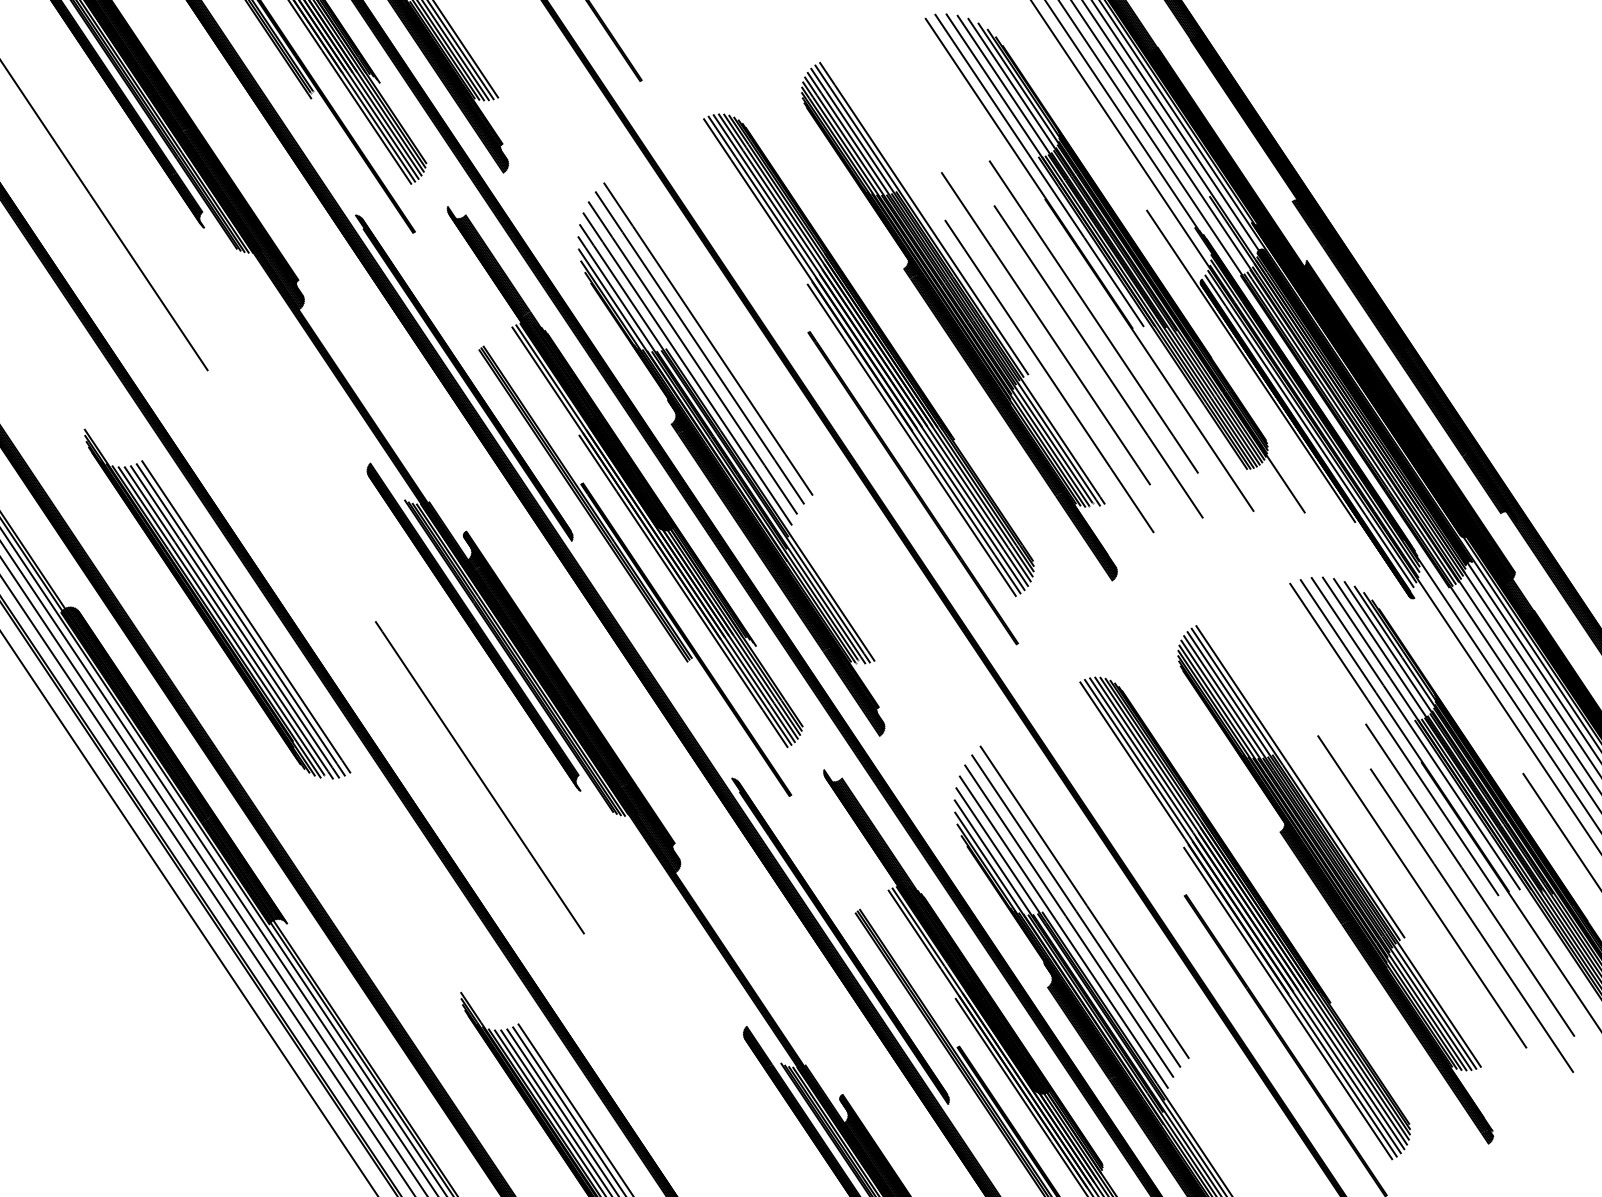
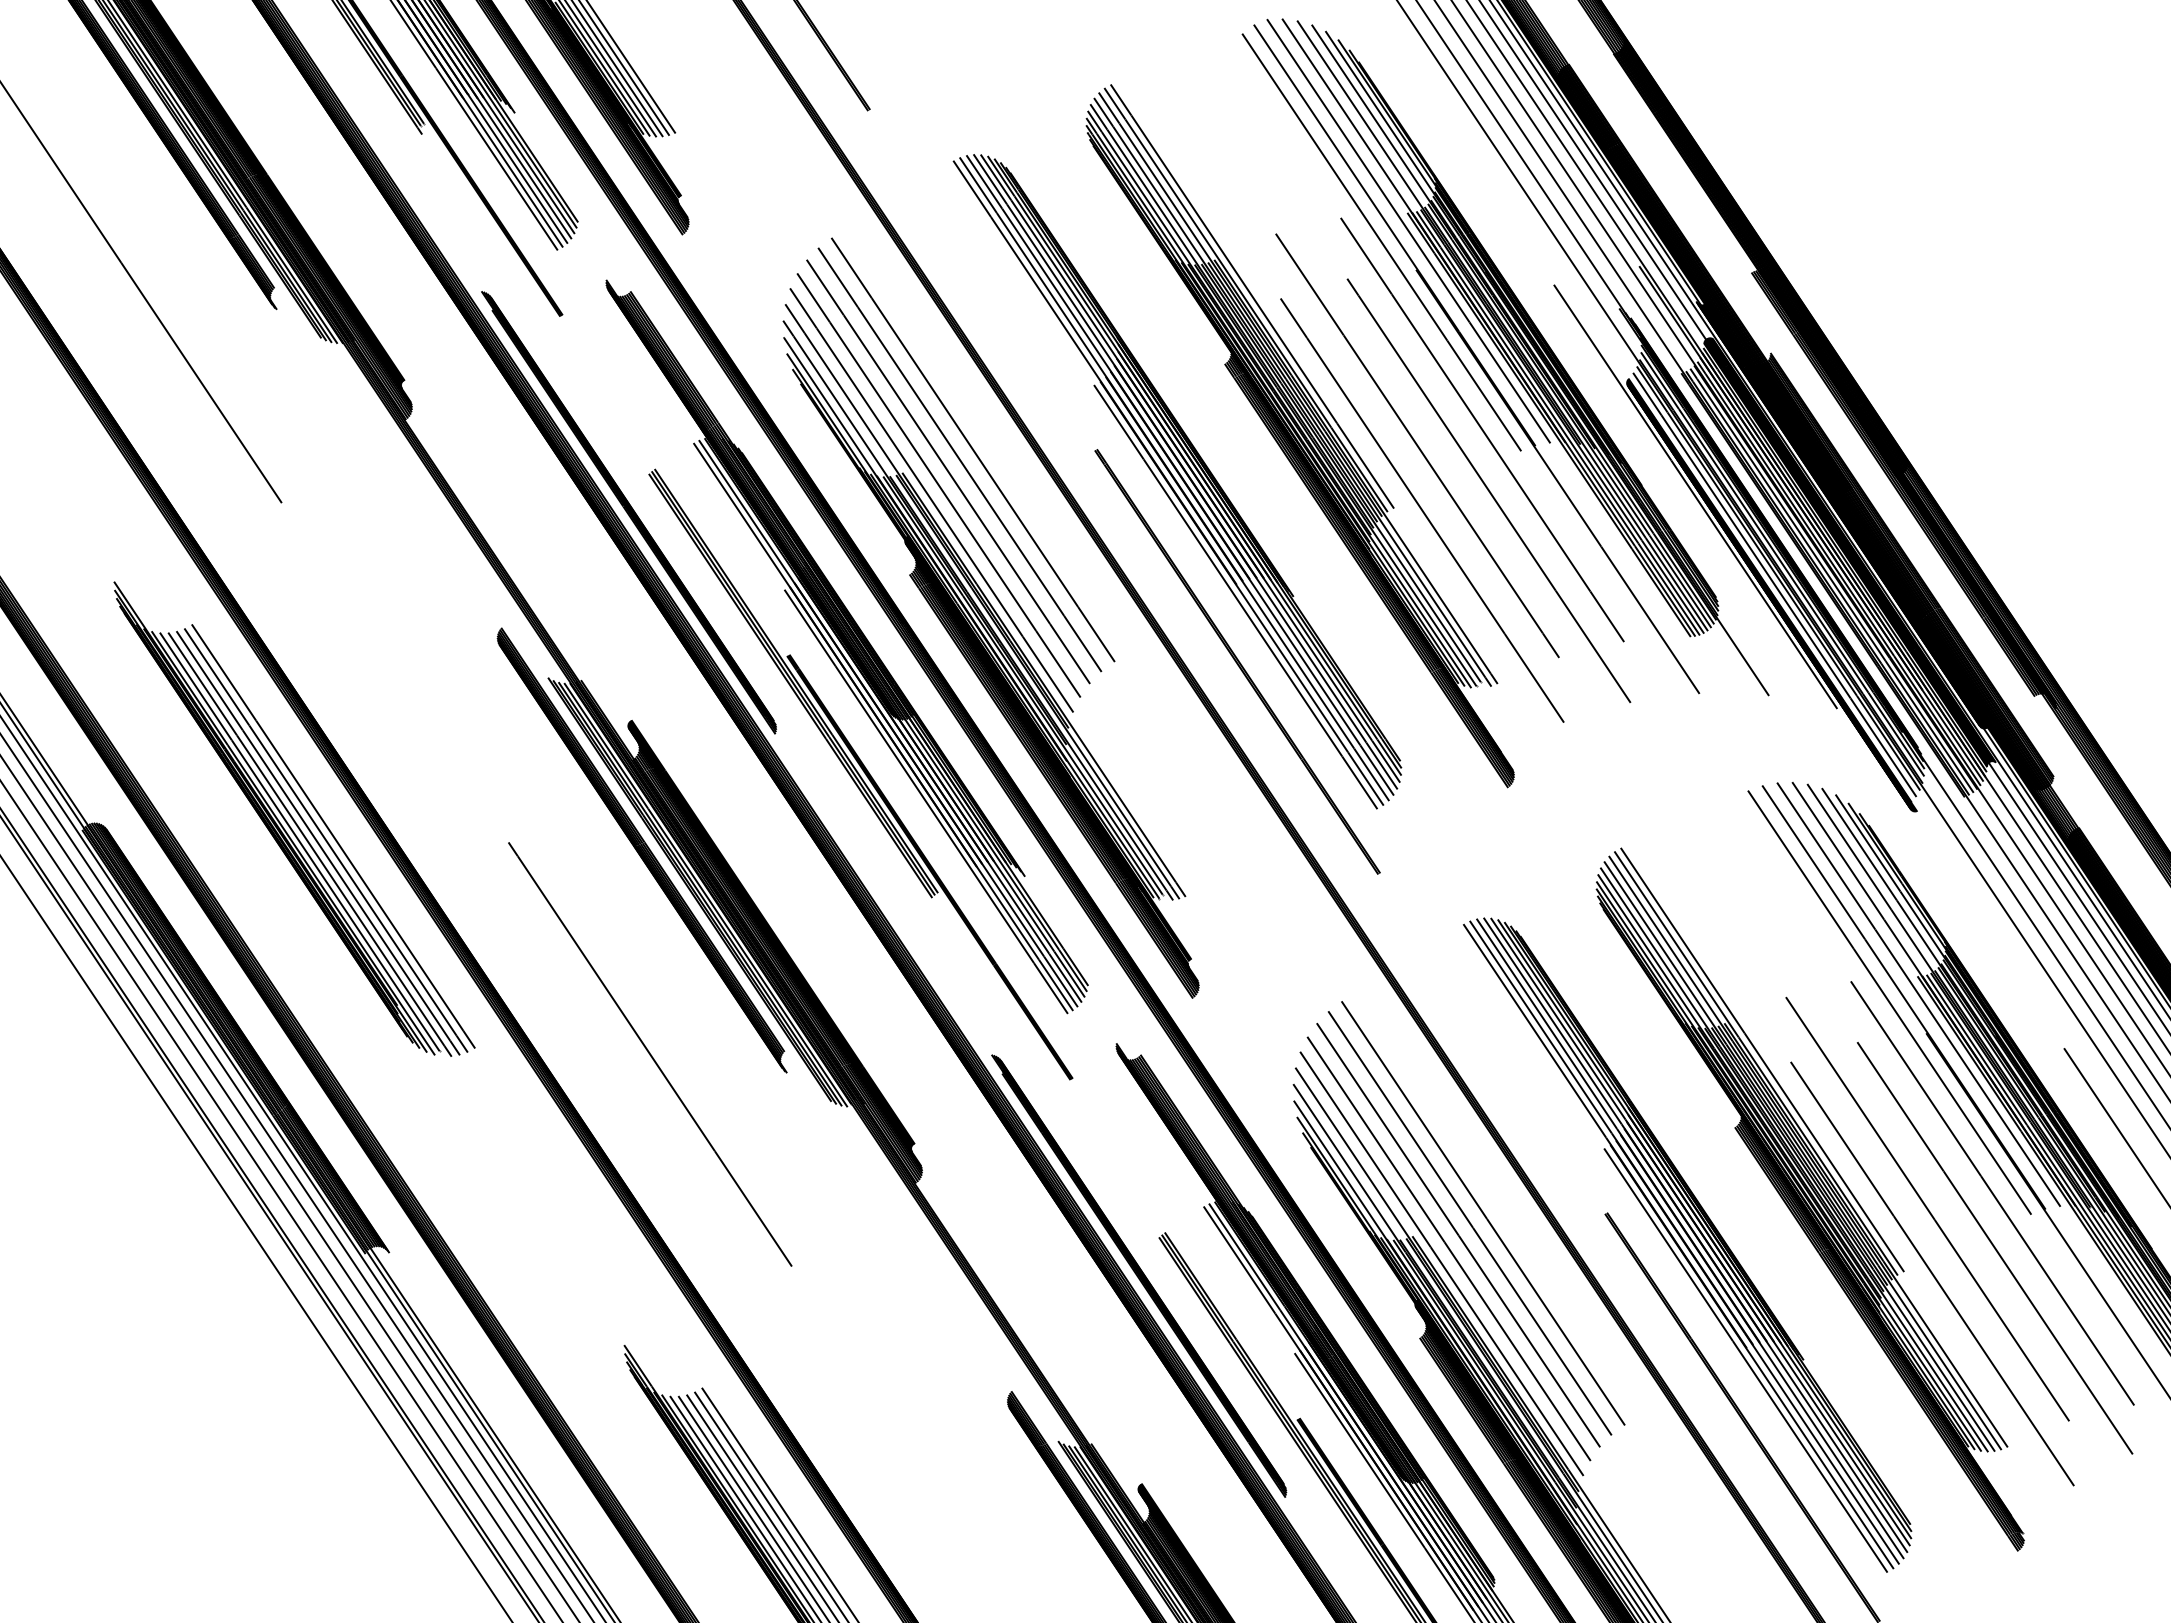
line: (1019, 178) -> (1381, 242), added
line: (718, 331) -> (973, 449), added
line: (1094, 895) -> (1483, 1213), added
line: (1425, 939) -> (1932, 1273), added

